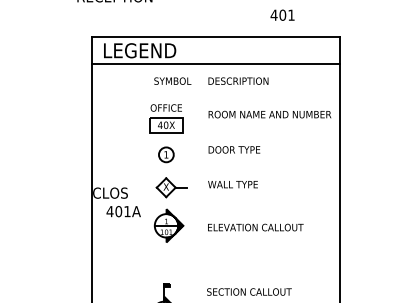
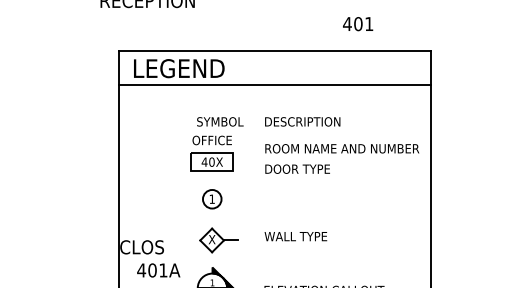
text: (172, 80) -> (219, 121), moved
text: (238, 80) -> (302, 121), moved
text: (234, 149) -> (297, 168), moved

